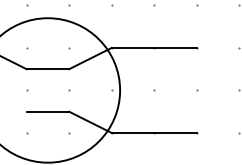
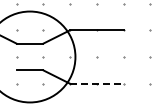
line: (153, 132) -> (96, 83), solid -> dashed

